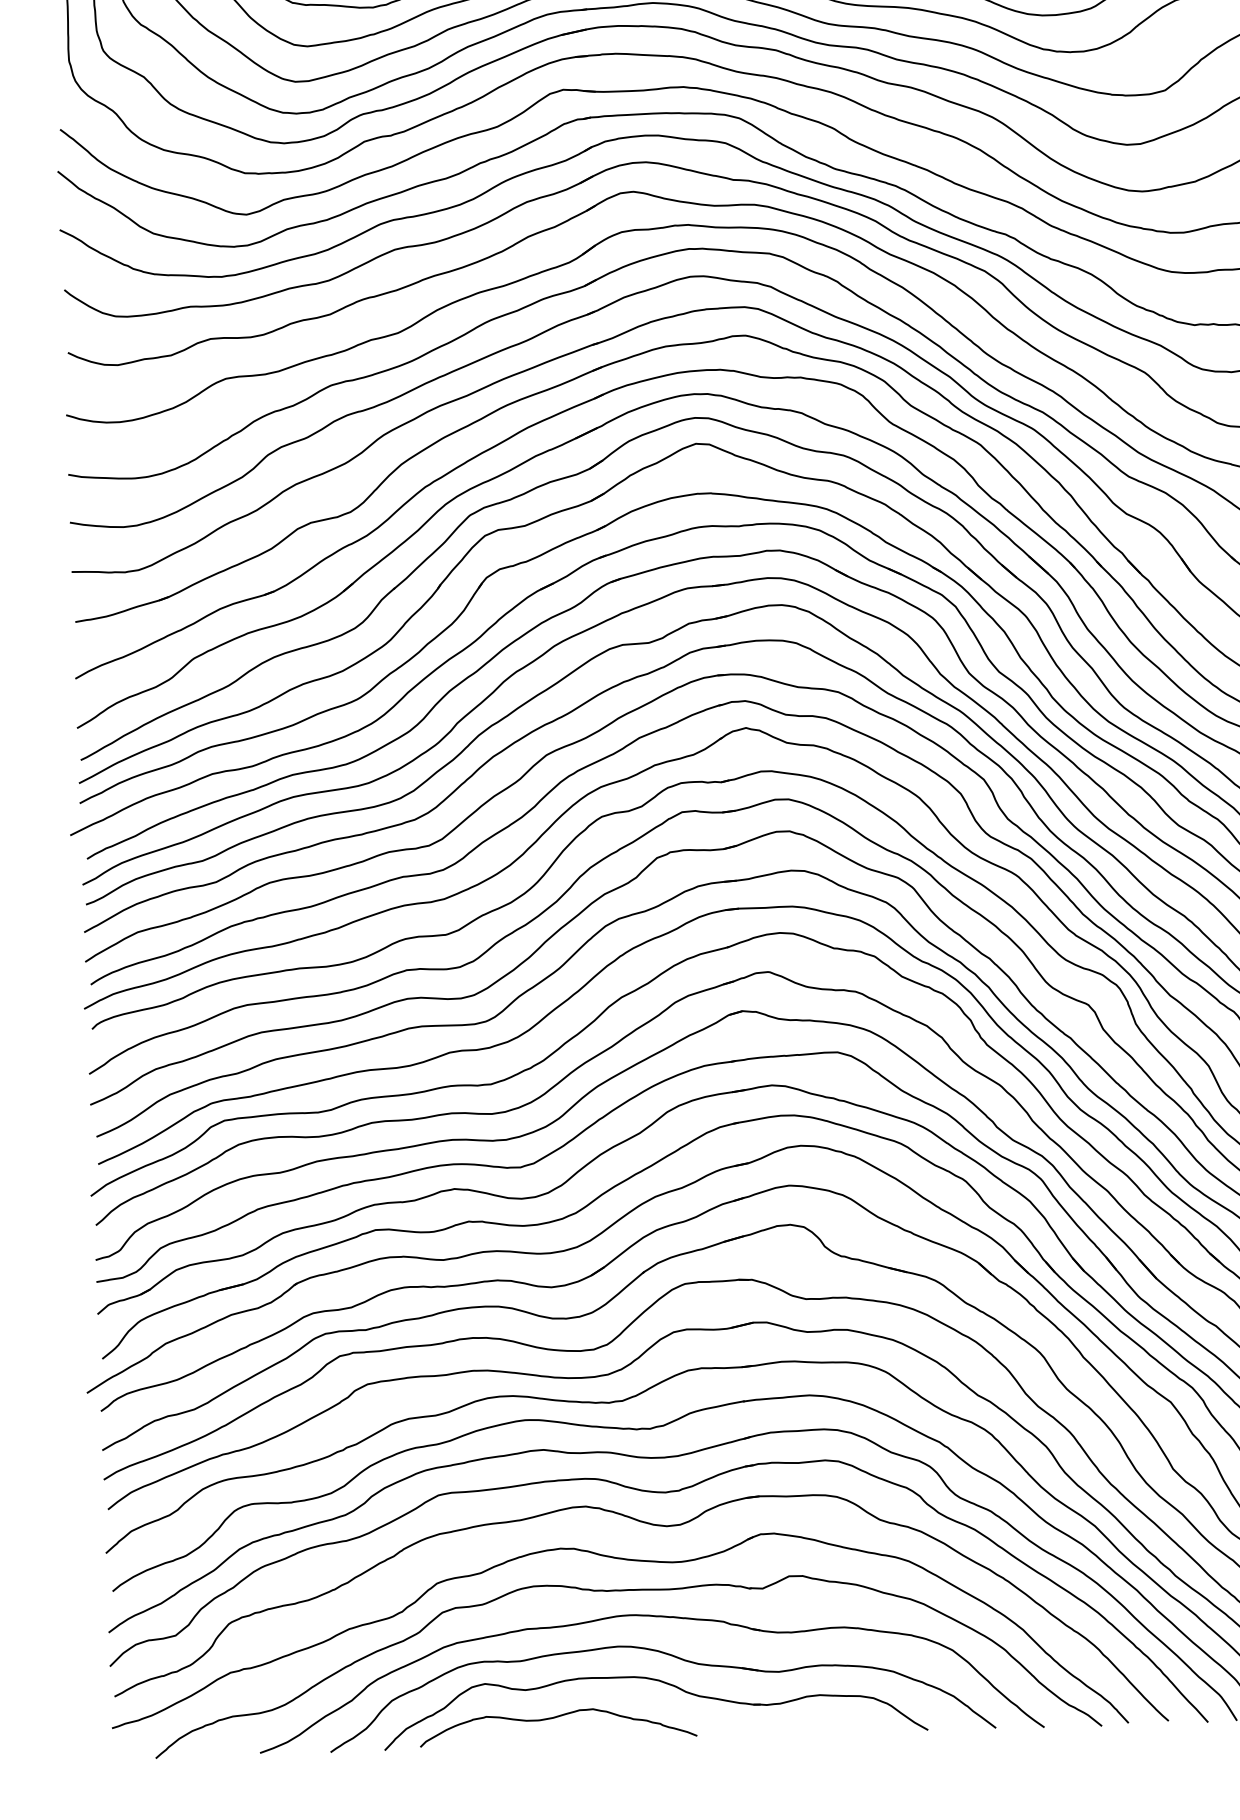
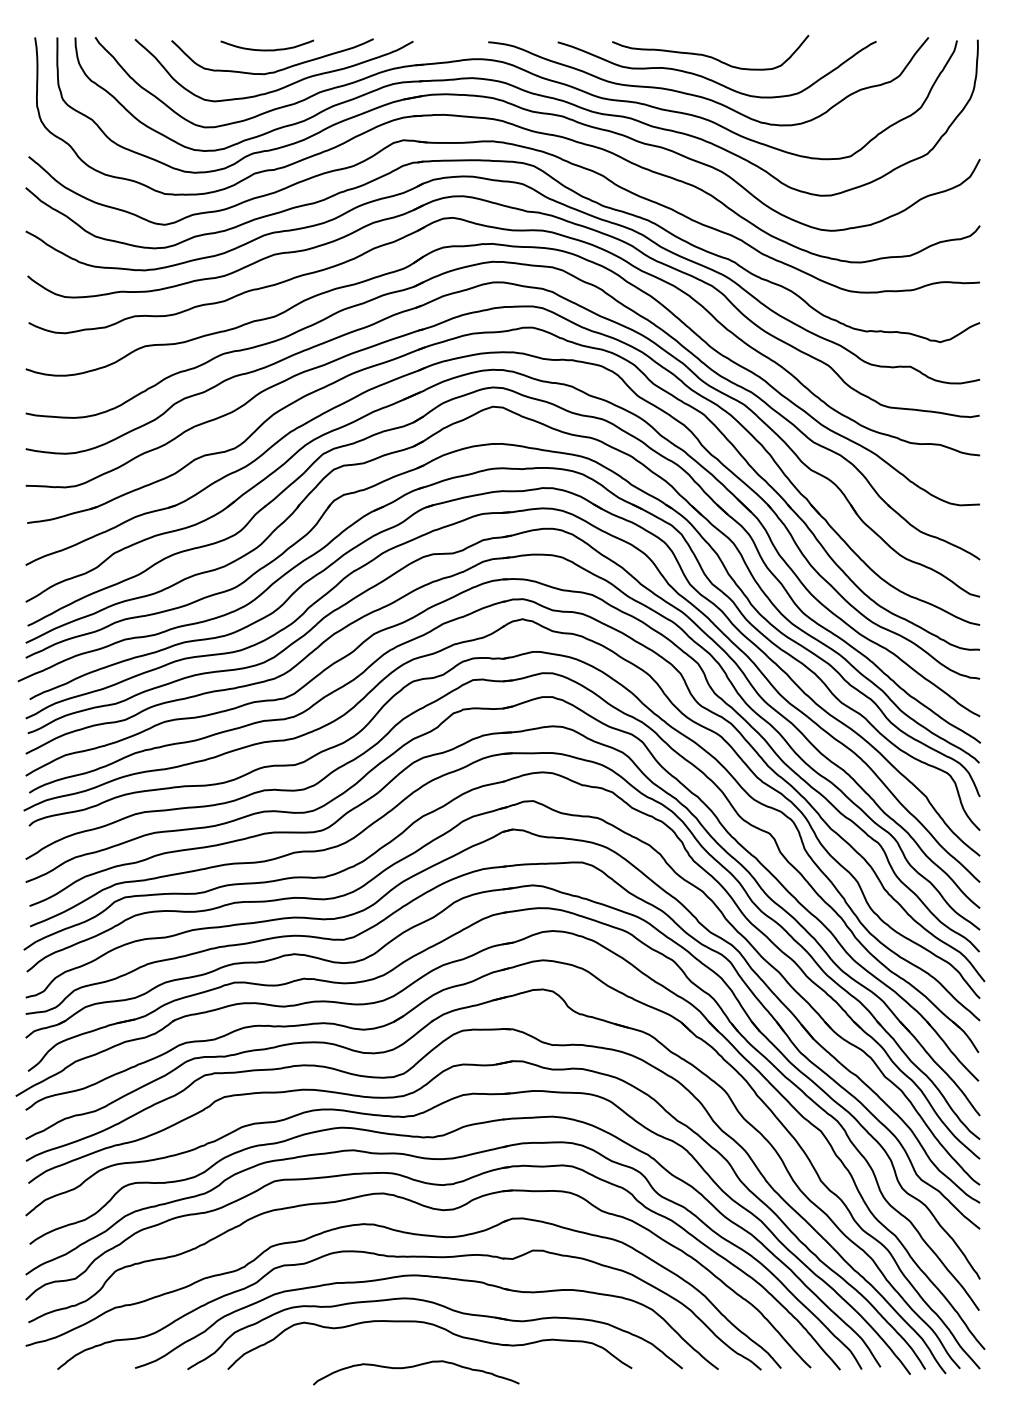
curve: (555, 1718) -> (414, 1367), moved

